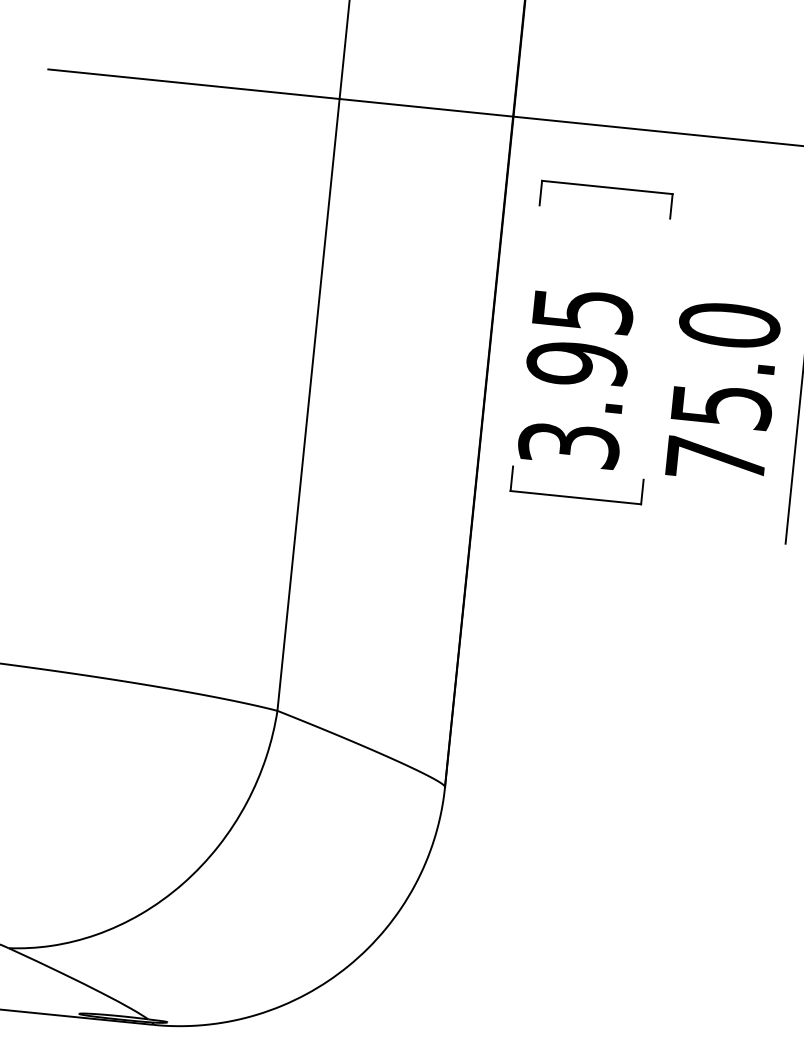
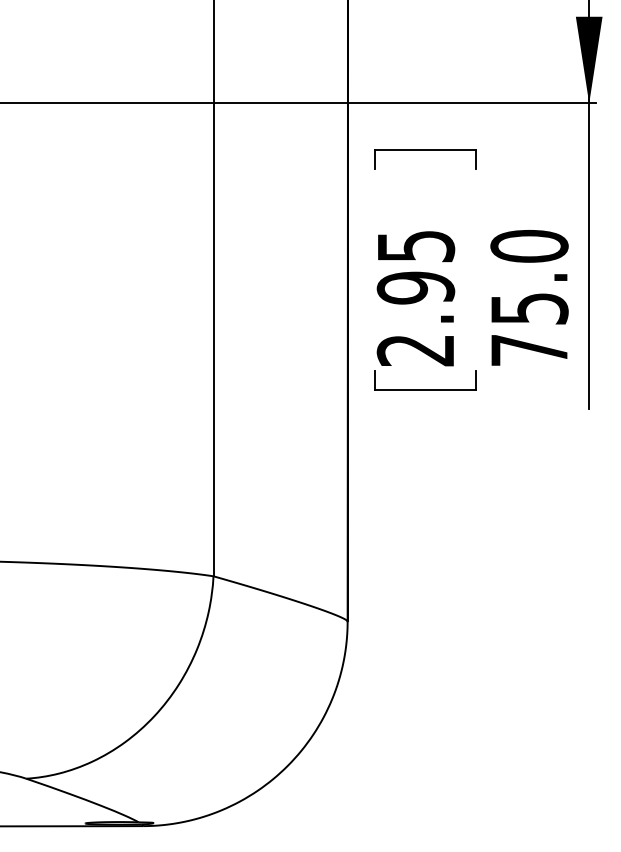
text: (569, 445) -> (416, 350), 3.95 -> 2.95

